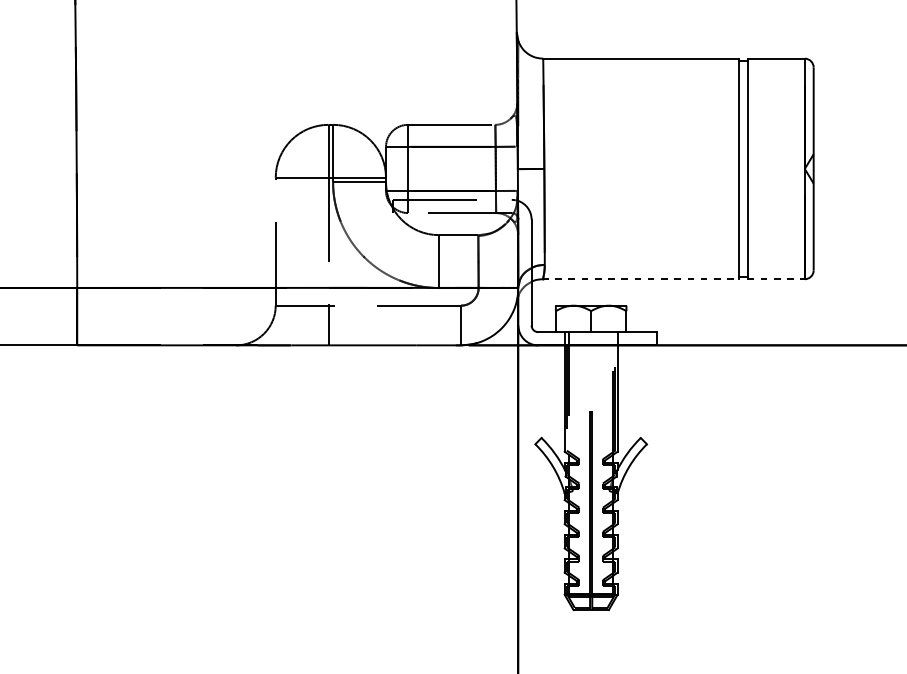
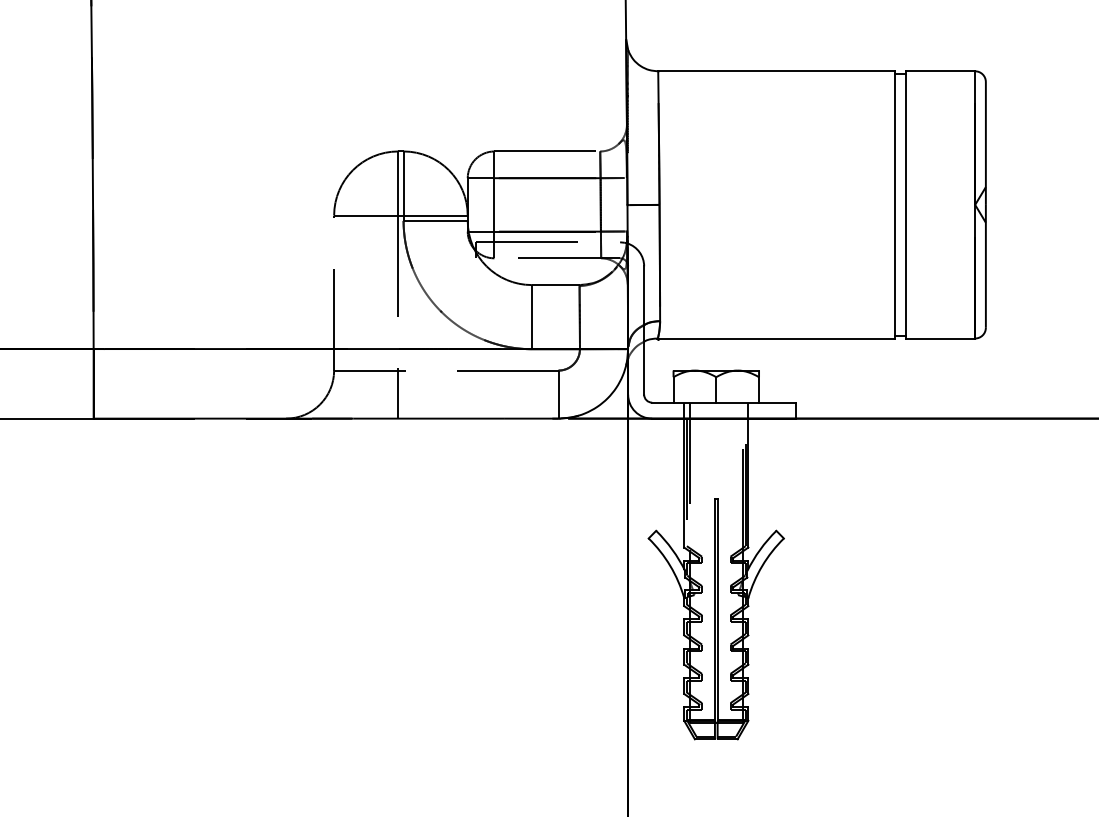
line: (640, 279) -> (776, 338), dashed -> solid
line: (776, 279) -> (940, 338), dashed -> solid

